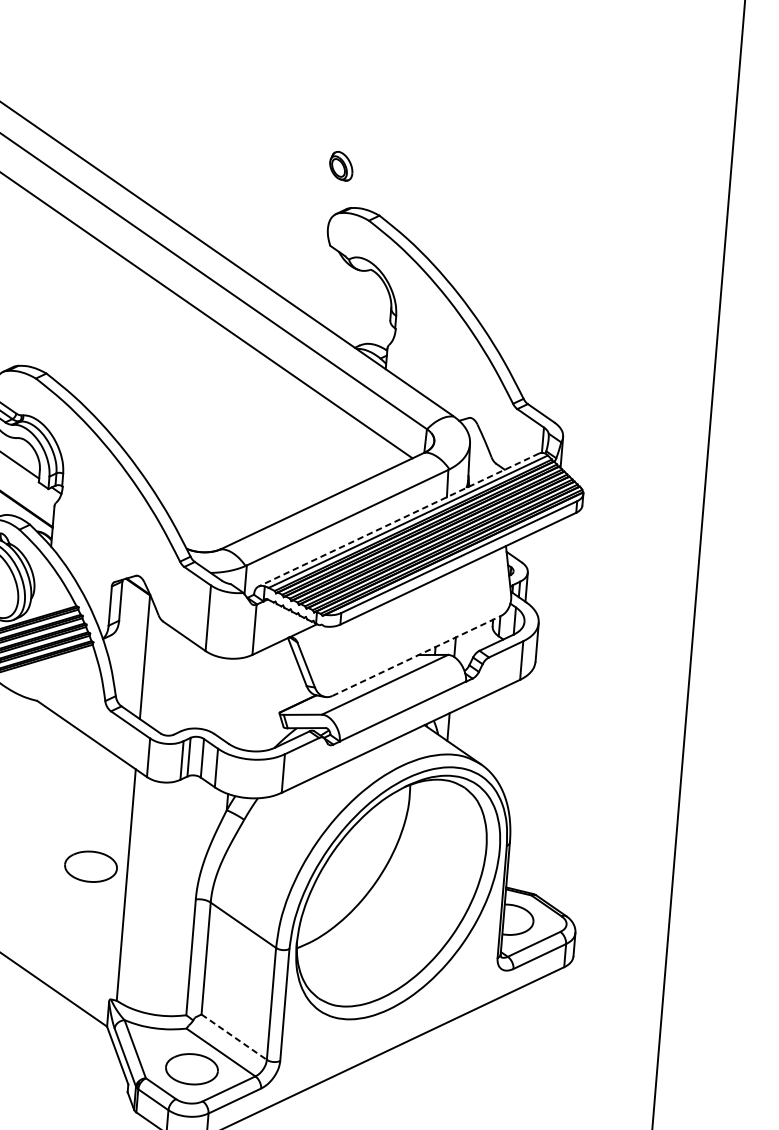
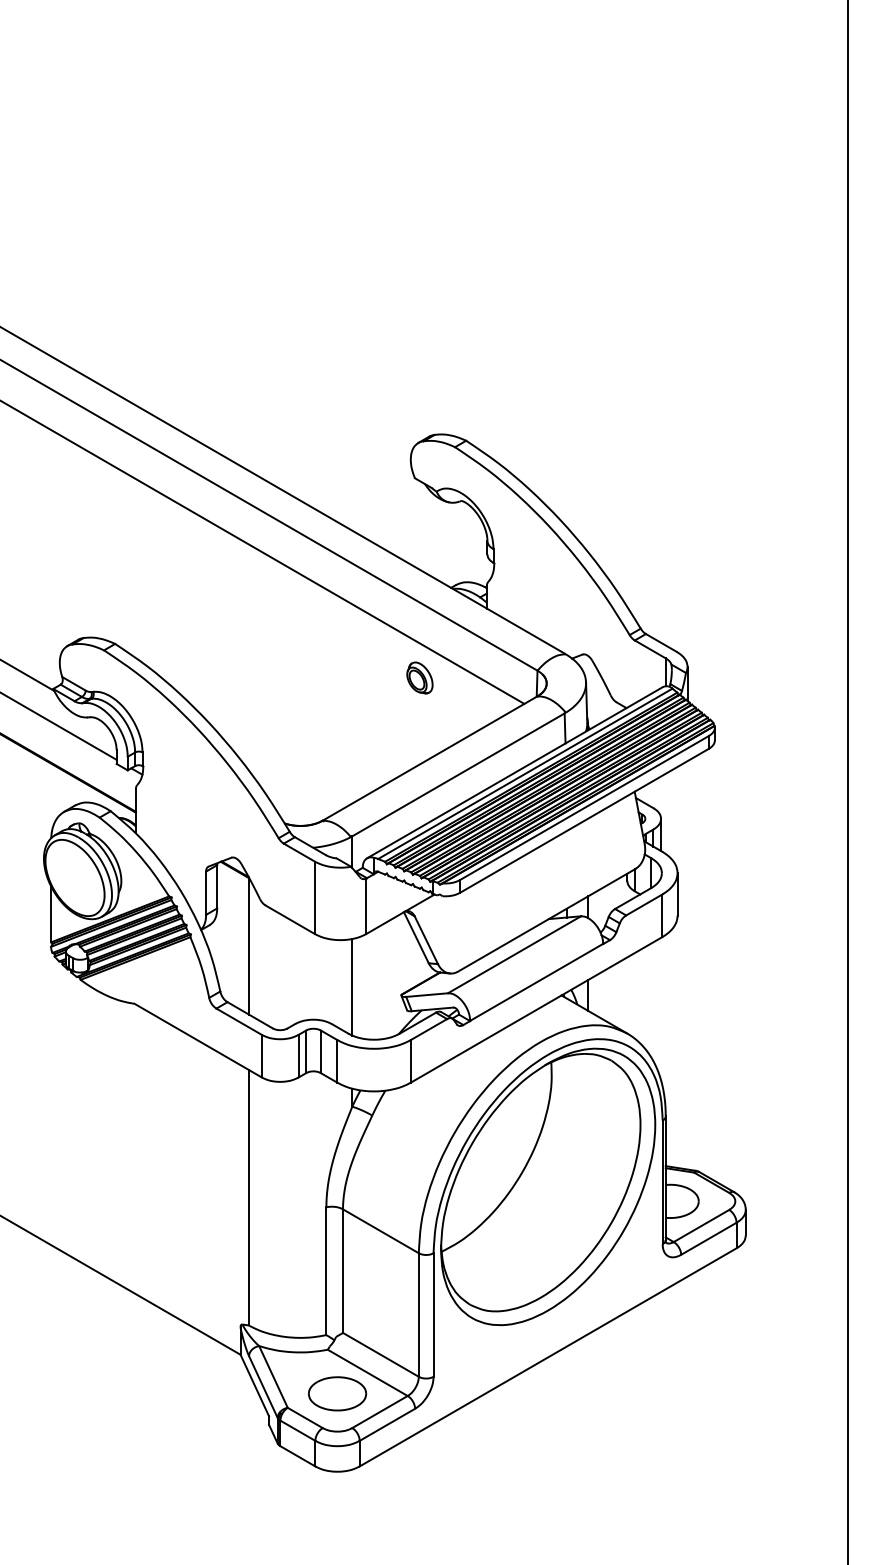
part: (341, 165) -> (419, 677), moved
line: (398, 519) -> (514, 772), dashed -> solid
line: (416, 656) -> (546, 920), dashed -> solid
line: (235, 702) -> (352, 987), added
part: (91, 866) -> (208, 1180), removed
line: (233, 1036) -> (380, 1354), dashed -> solid

